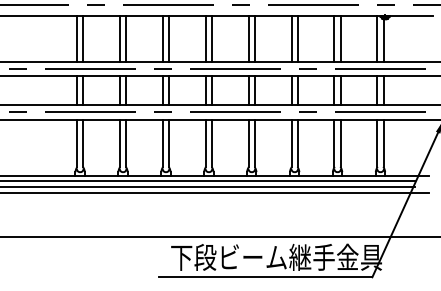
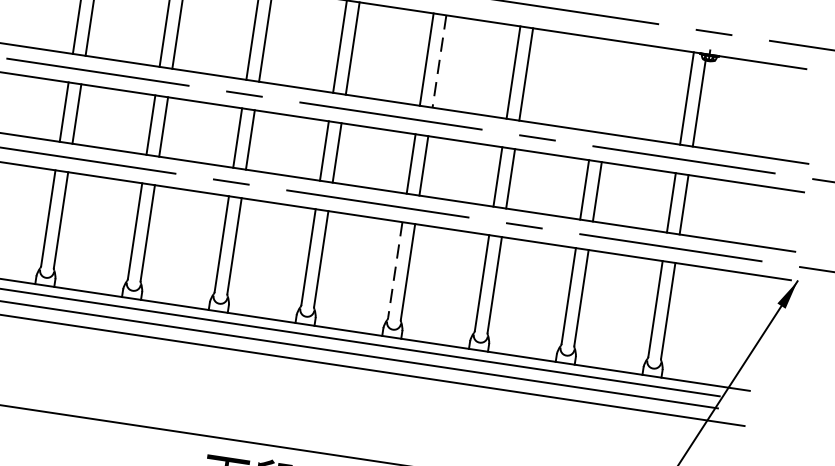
line: (334, 38) -> (600, 84), removed
line: (340, 38) -> (612, 86), removed
line: (254, 39) -> (438, 62), solid -> dashed
line: (248, 143) -> (394, 270), solid -> dashed

